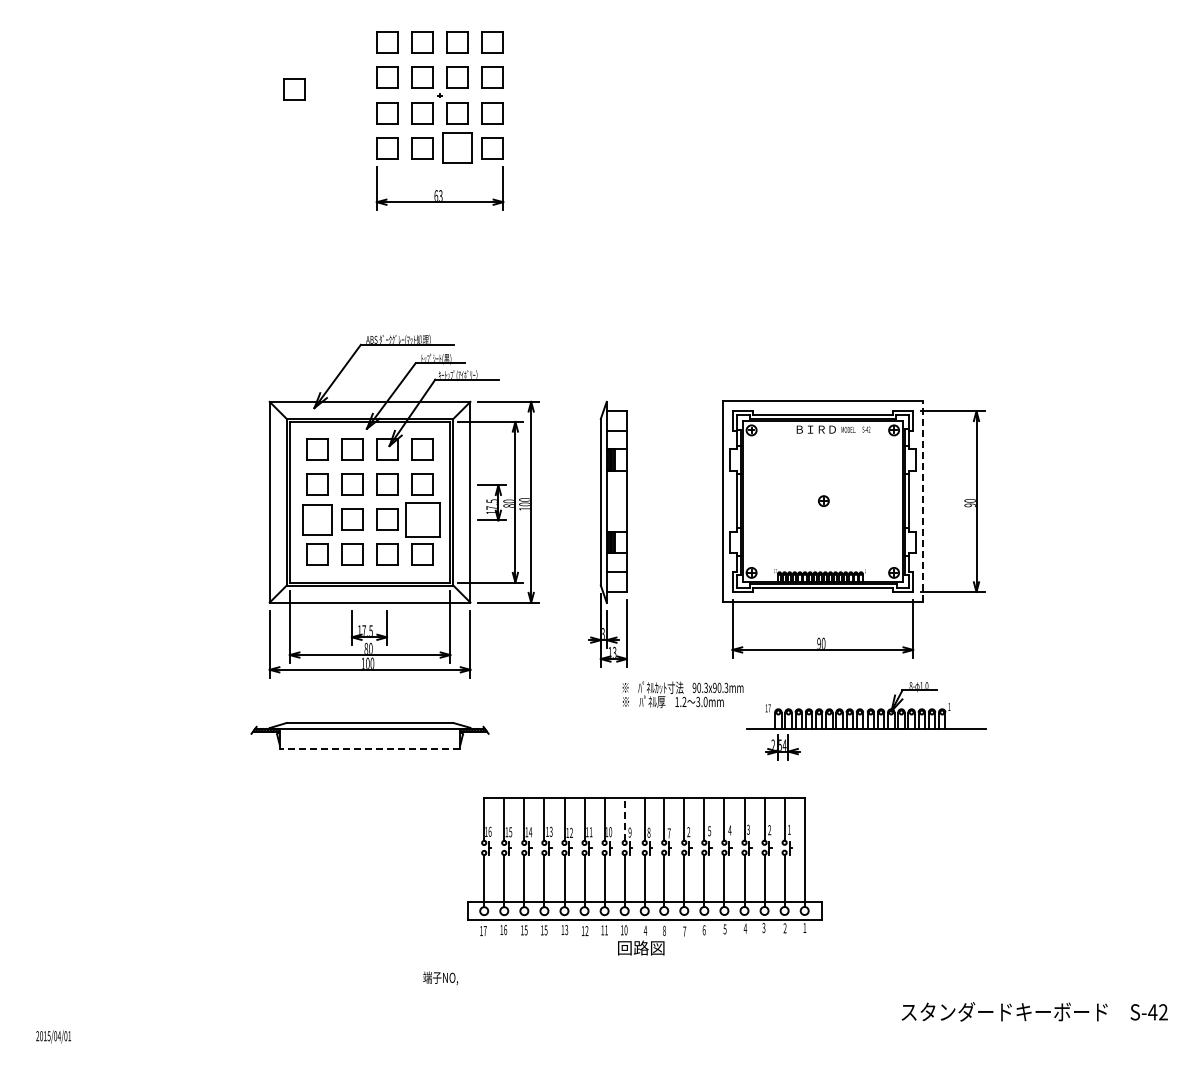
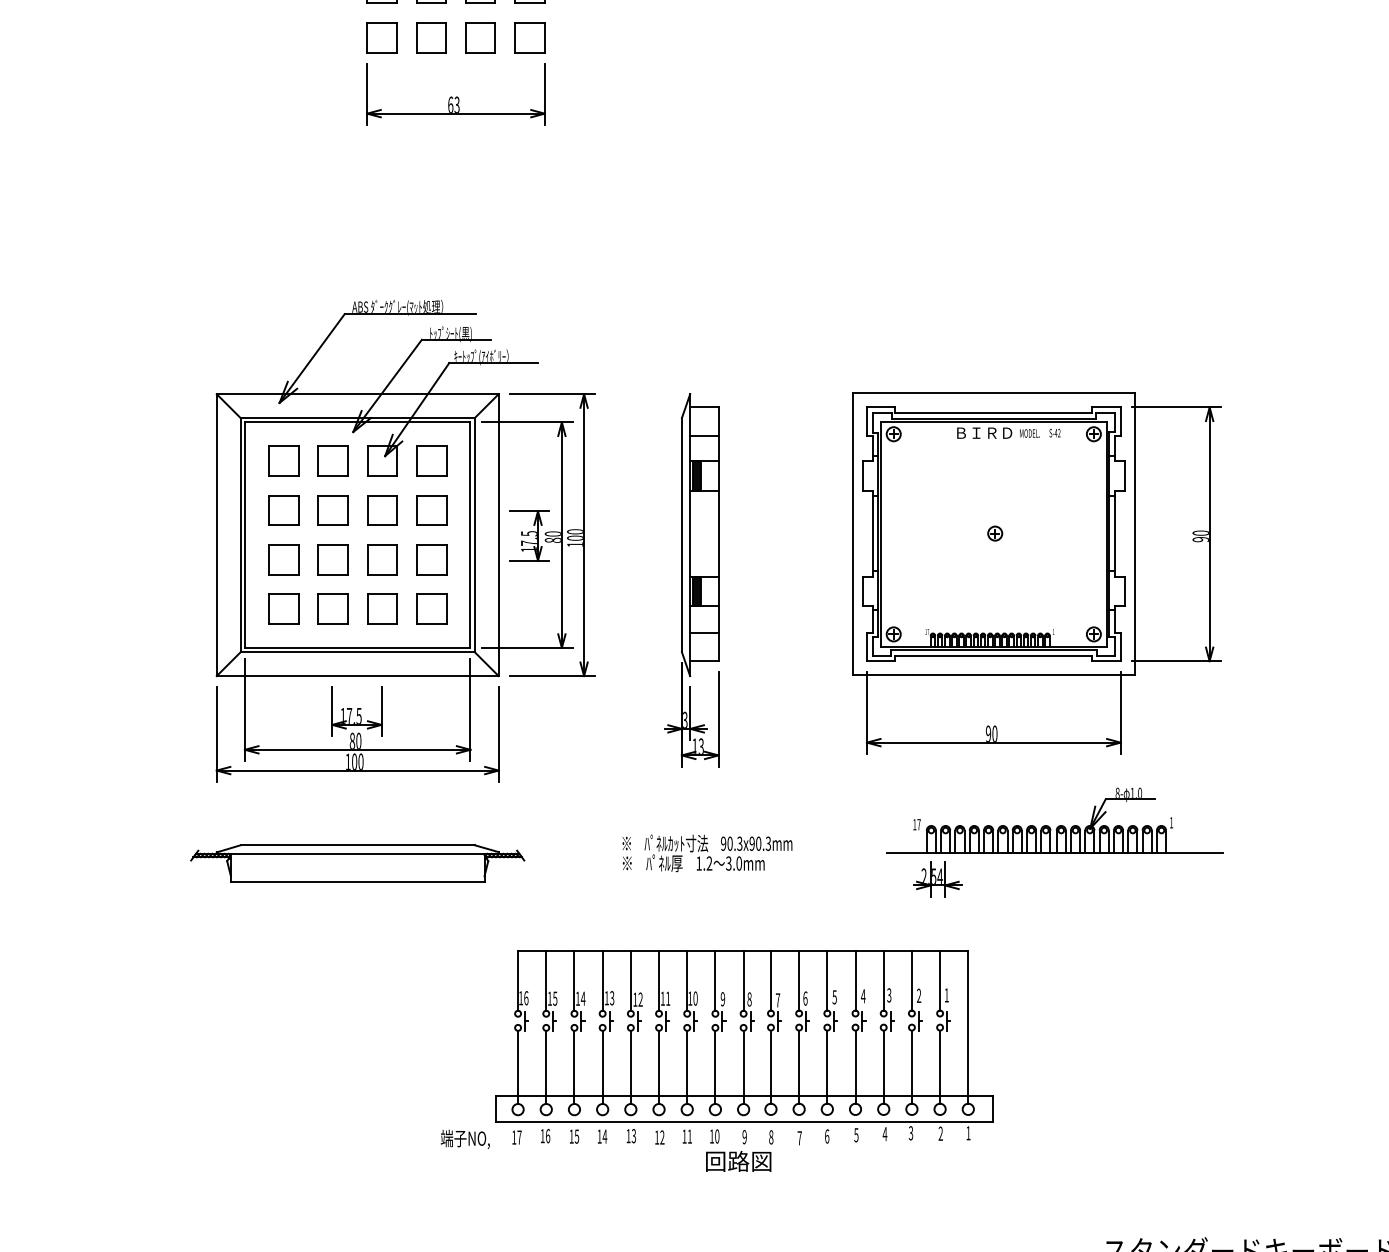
part: (457, 148) -> (480, 38), size x0.71
line: (923, 501) -> (1135, 534), dashed -> solid
part: (317, 519) -> (283, 559), size x0.71
part: (422, 519) -> (431, 559), size x0.62
text: (682, 694) -> (706, 853), moved
line: (369, 749) -> (356, 882), dashed -> solid
line: (624, 818) -> (715, 979), dashed -> solid
text: (688, 832) -> (805, 999), 2 -> 6
text: (545, 930) -> (604, 1136), 15 -> 14
text: (645, 930) -> (744, 1136), 4 -> 9
text: (440, 978) -> (465, 1139), moved

